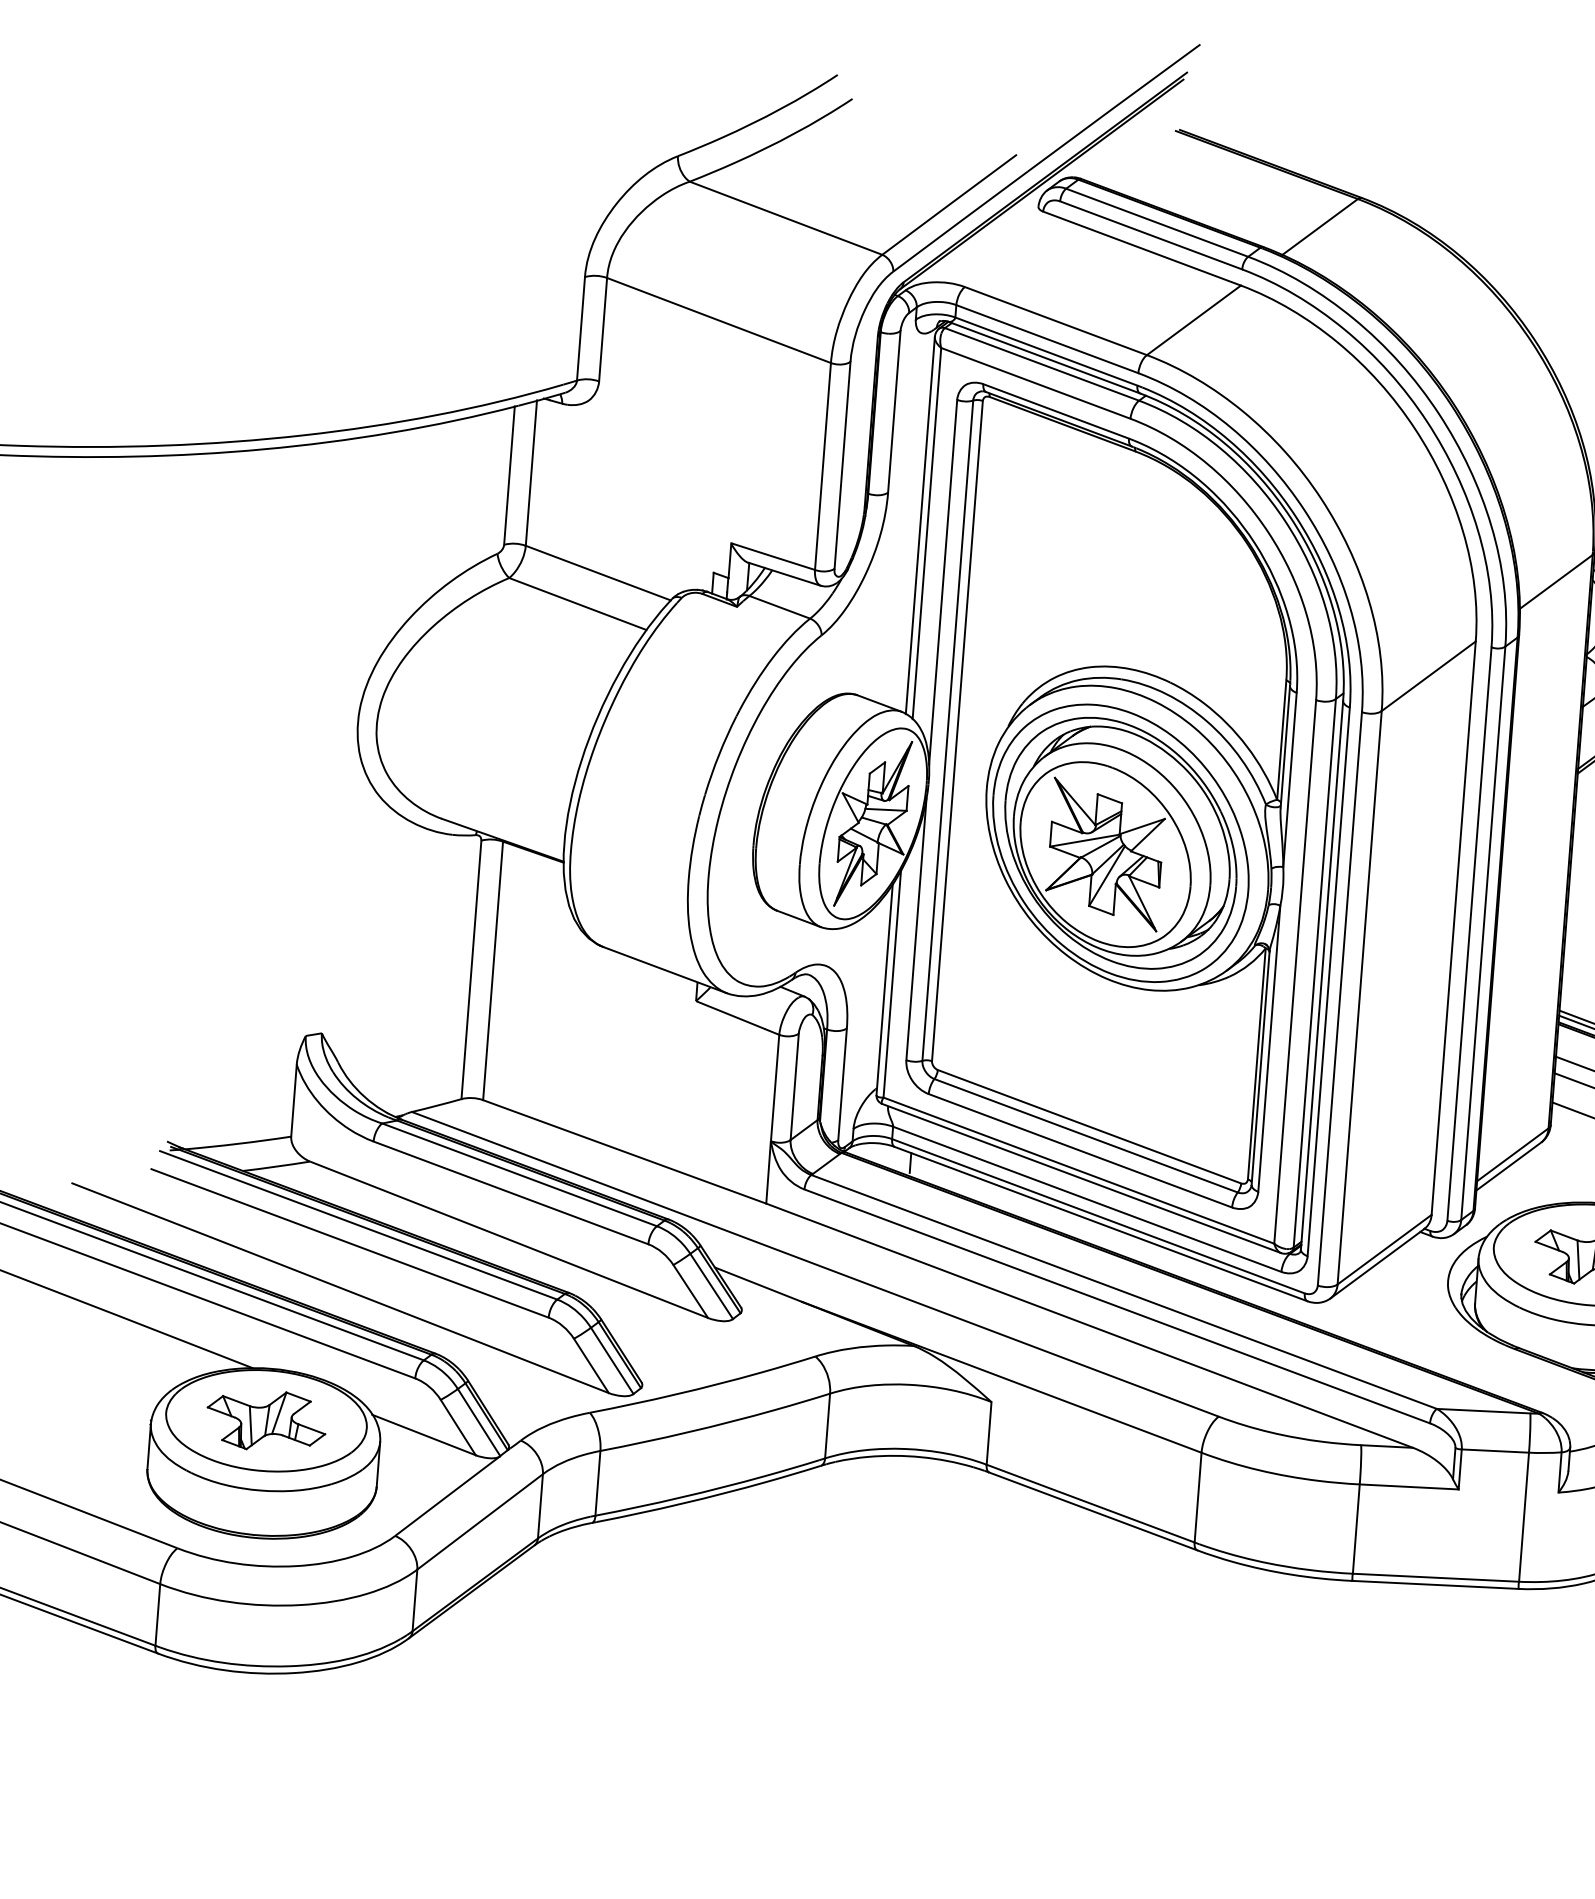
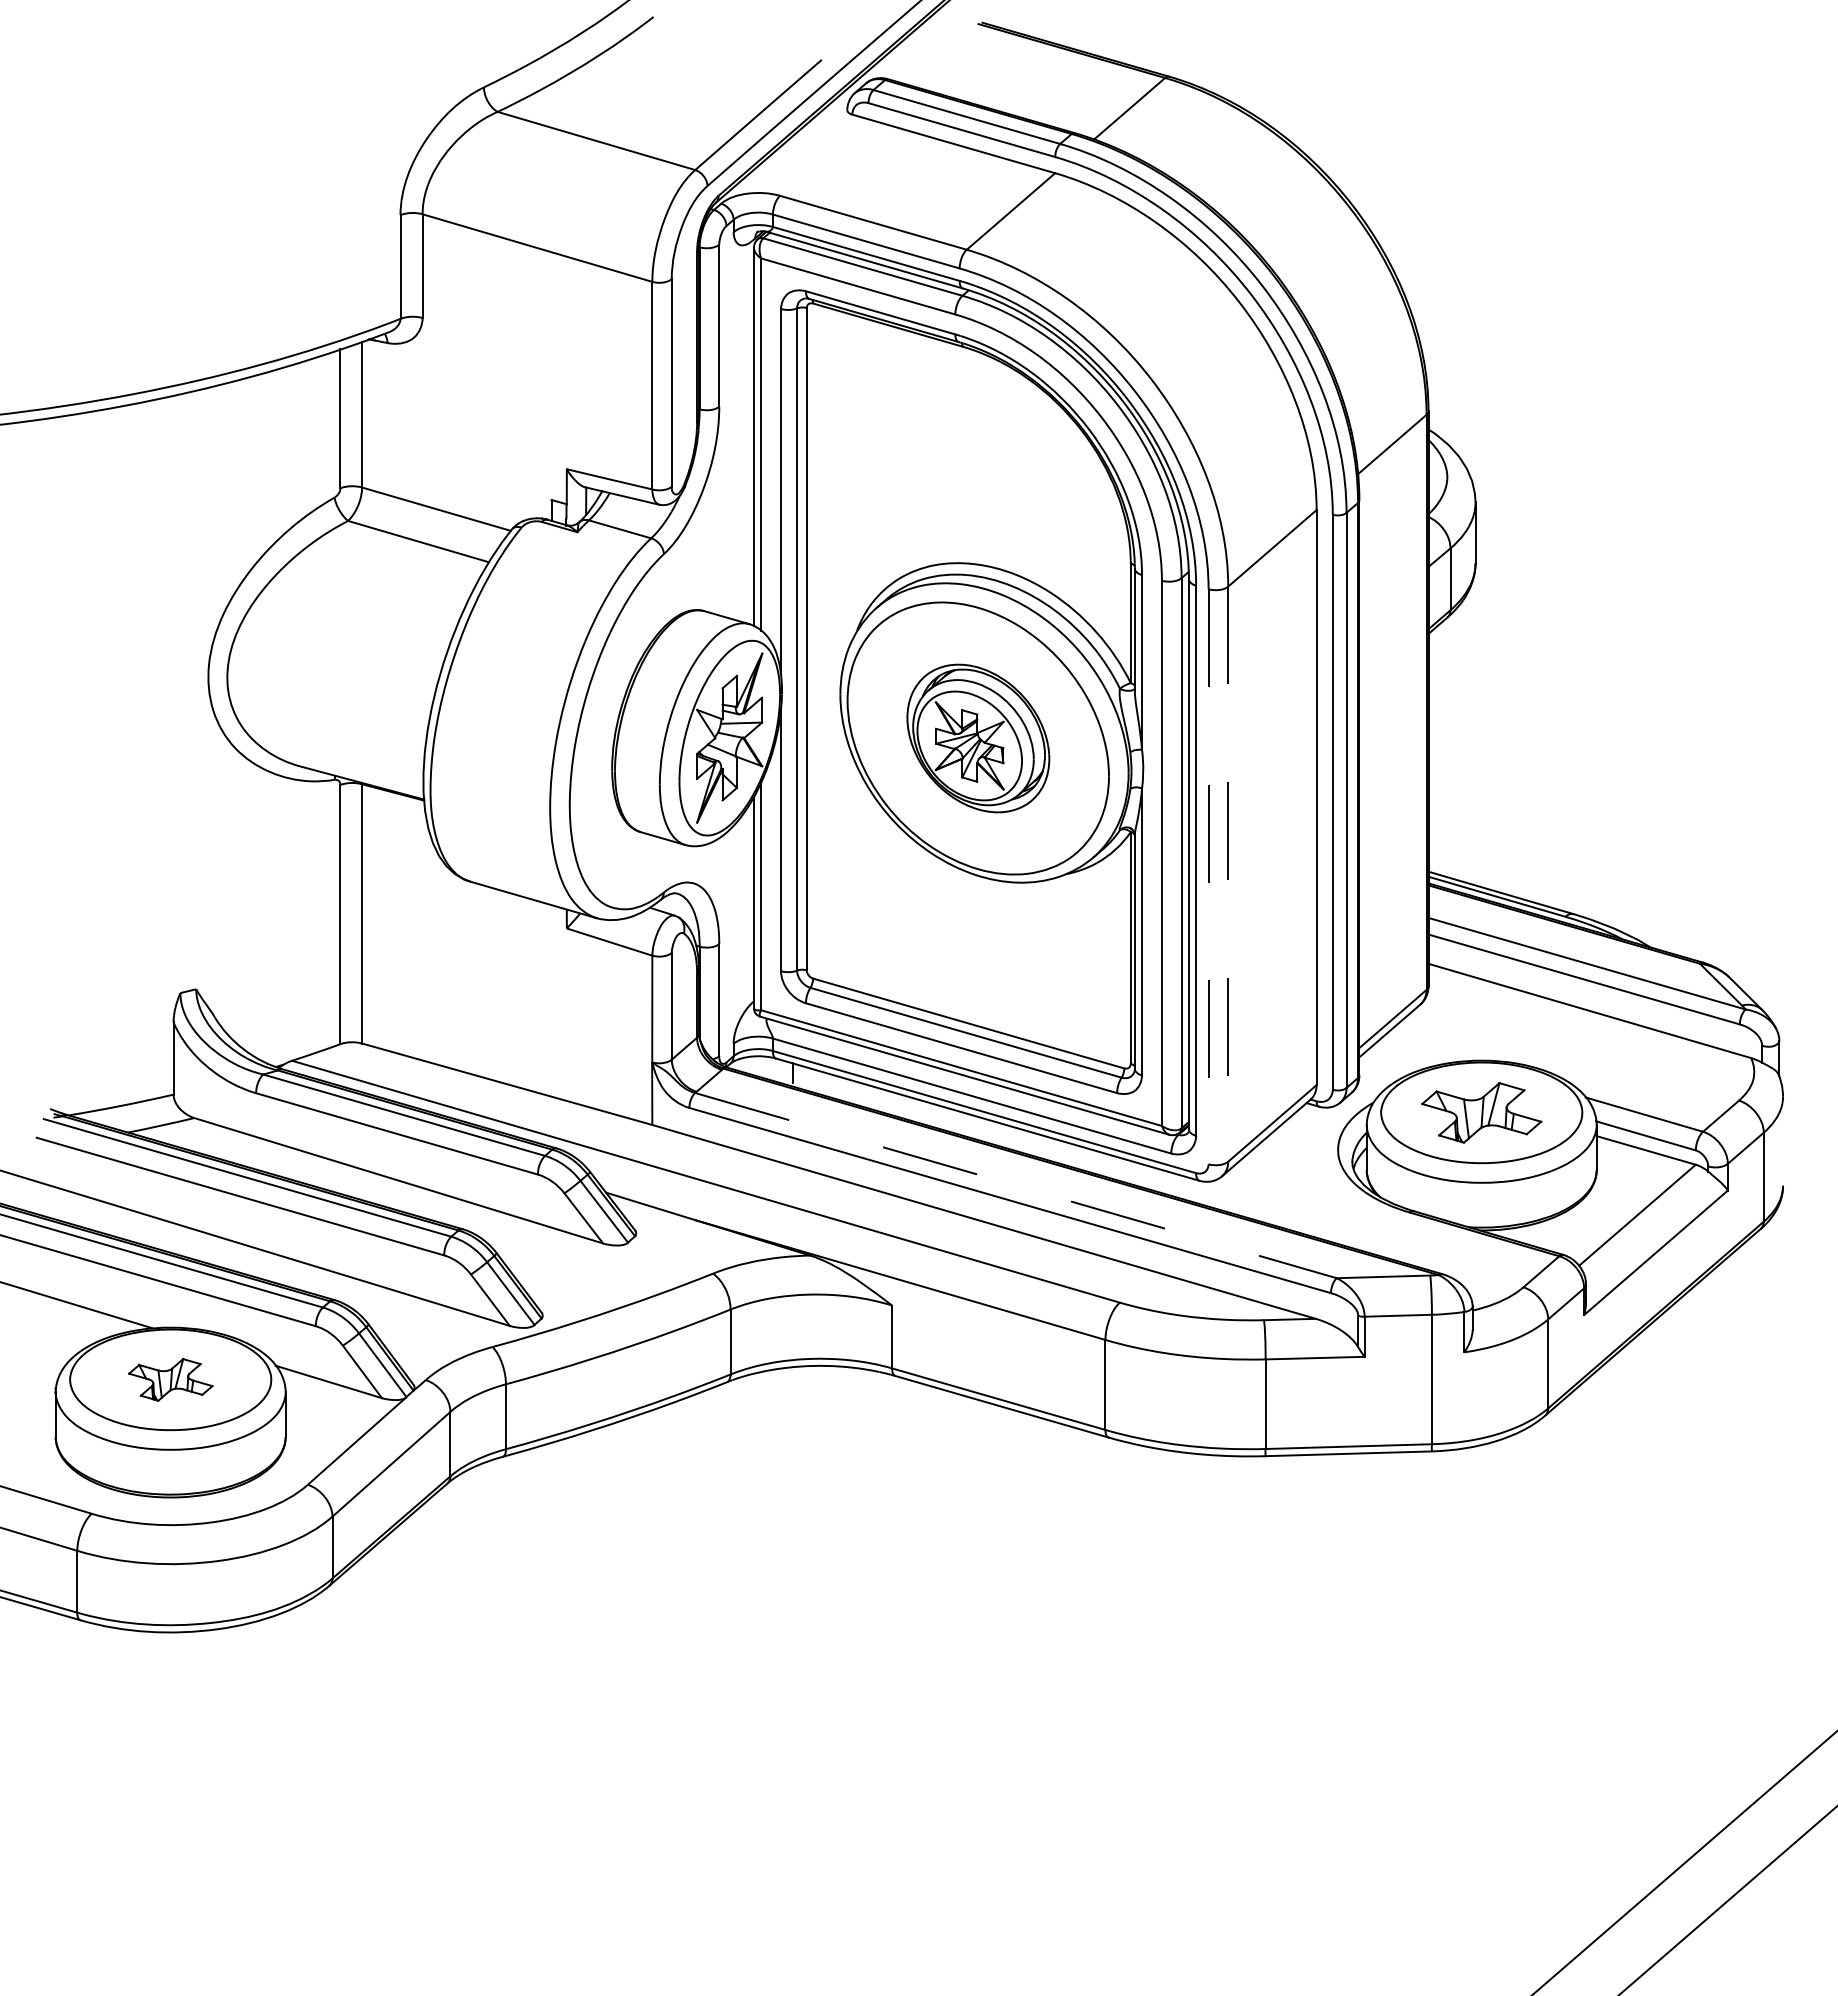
part: (1121, 843) -> (978, 738), size x0.6
line: (1339, 998) -> (1208, 876), solid -> dashed
line: (1359, 998) -> (1228, 874), solid -> dashed
line: (1123, 1291) -> (1015, 1185), solid -> dashed
part: (266, 1420) -> (170, 1379), size x0.7

